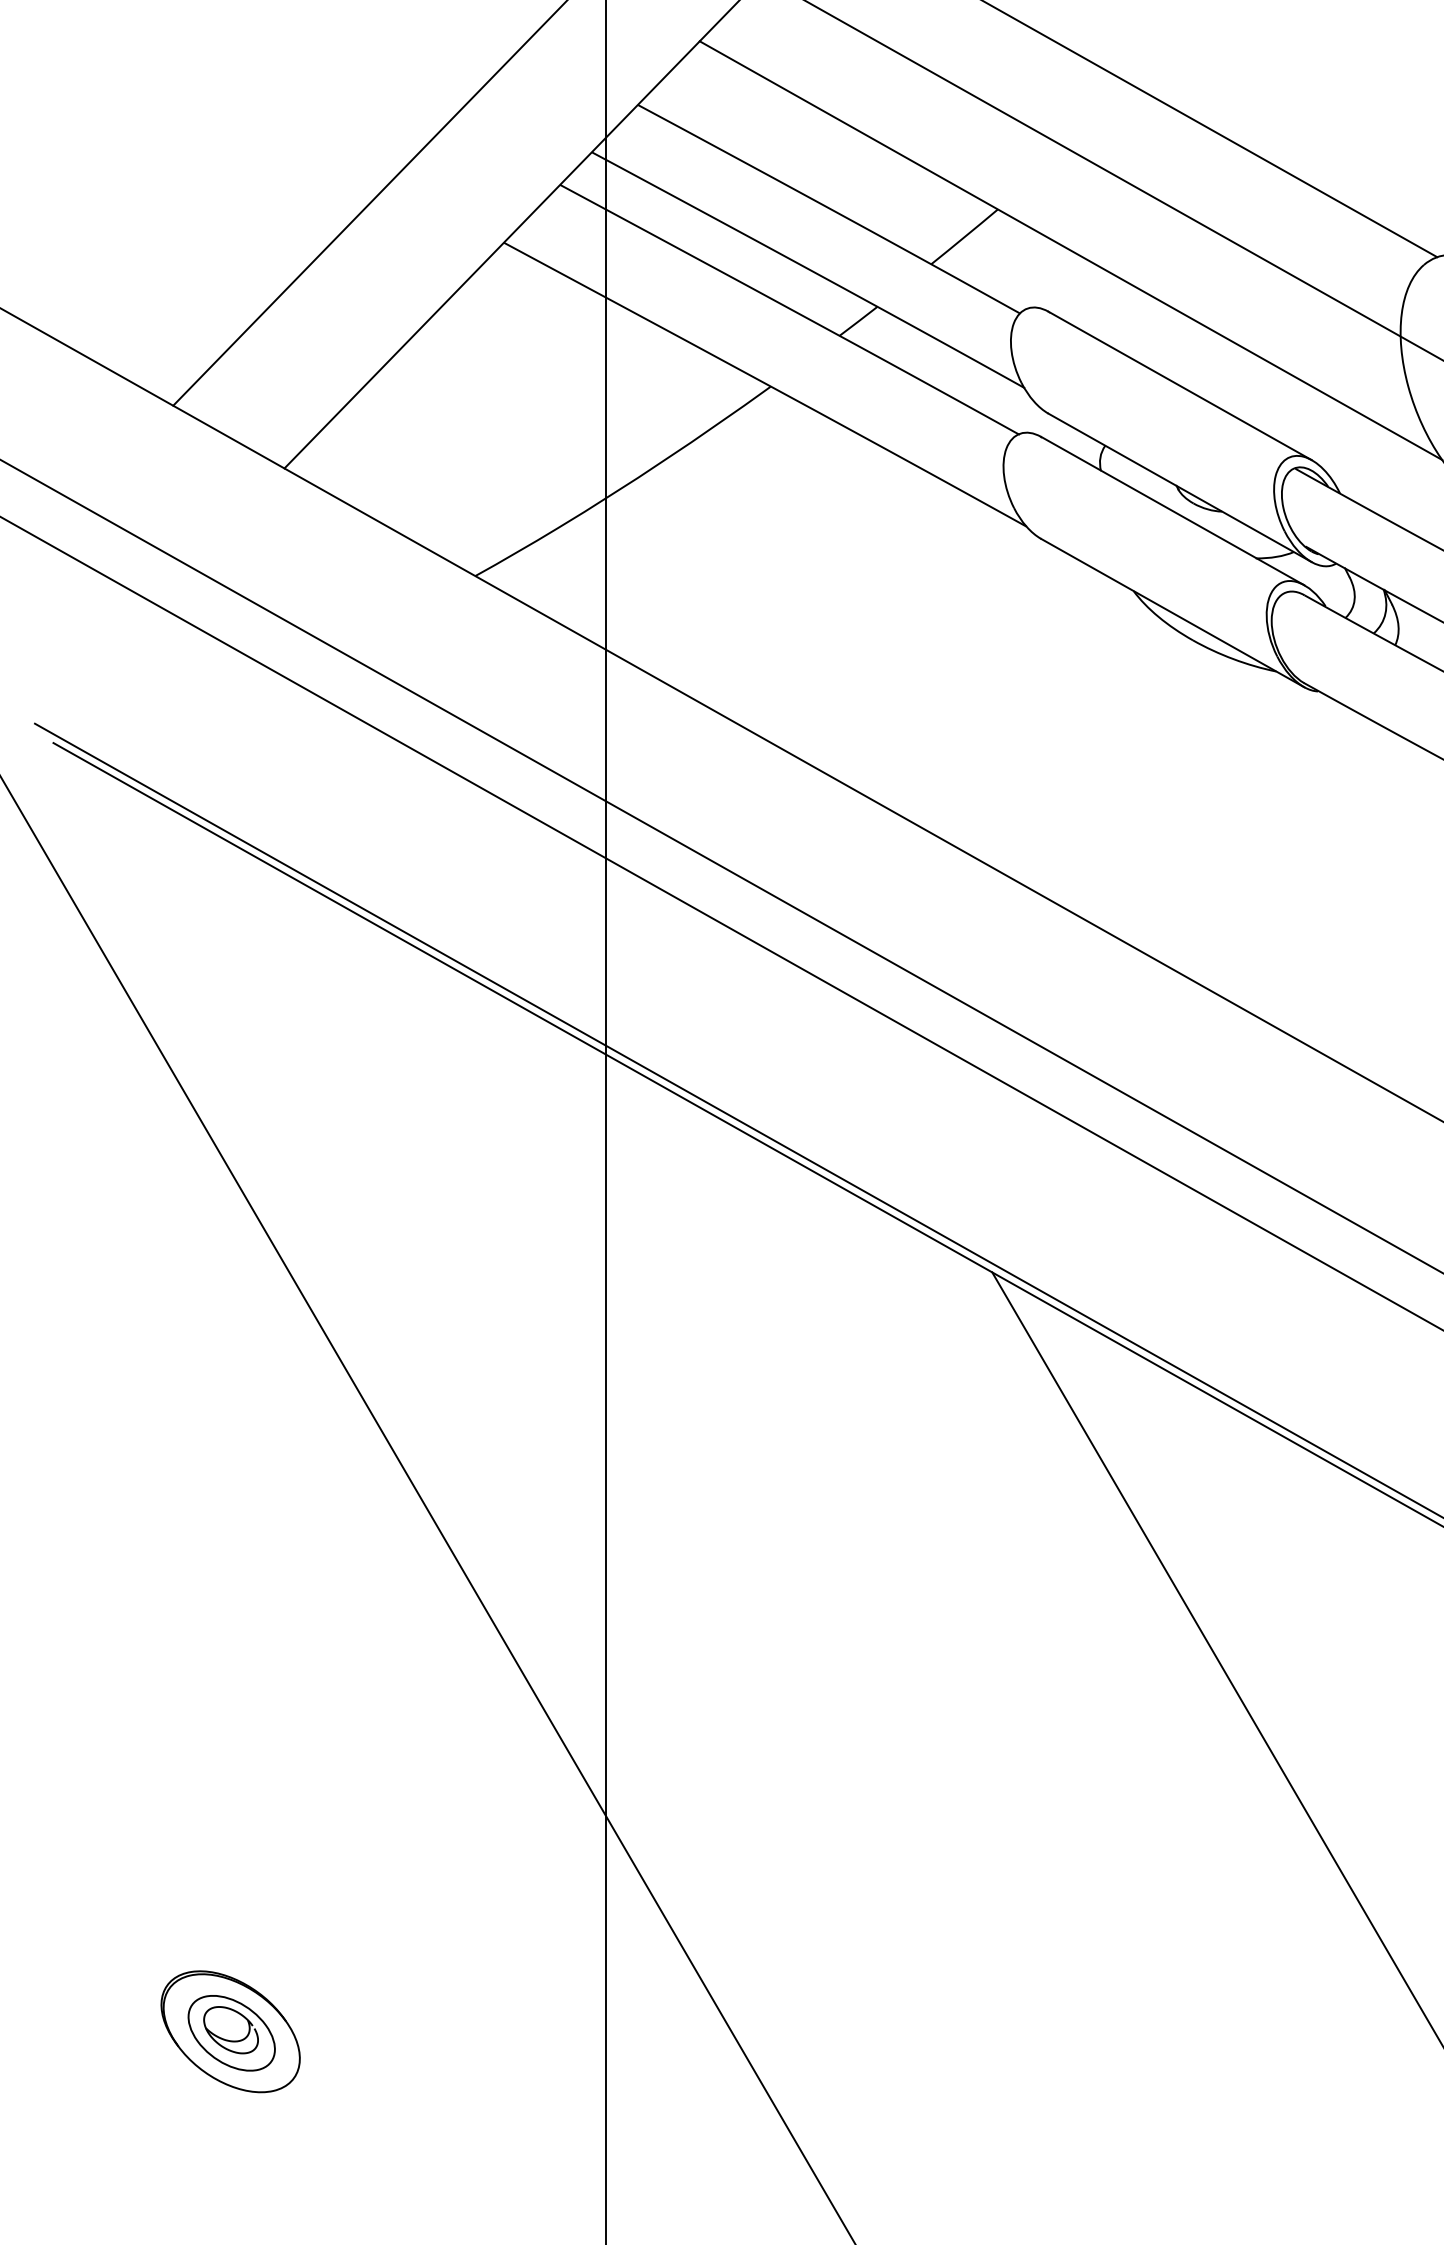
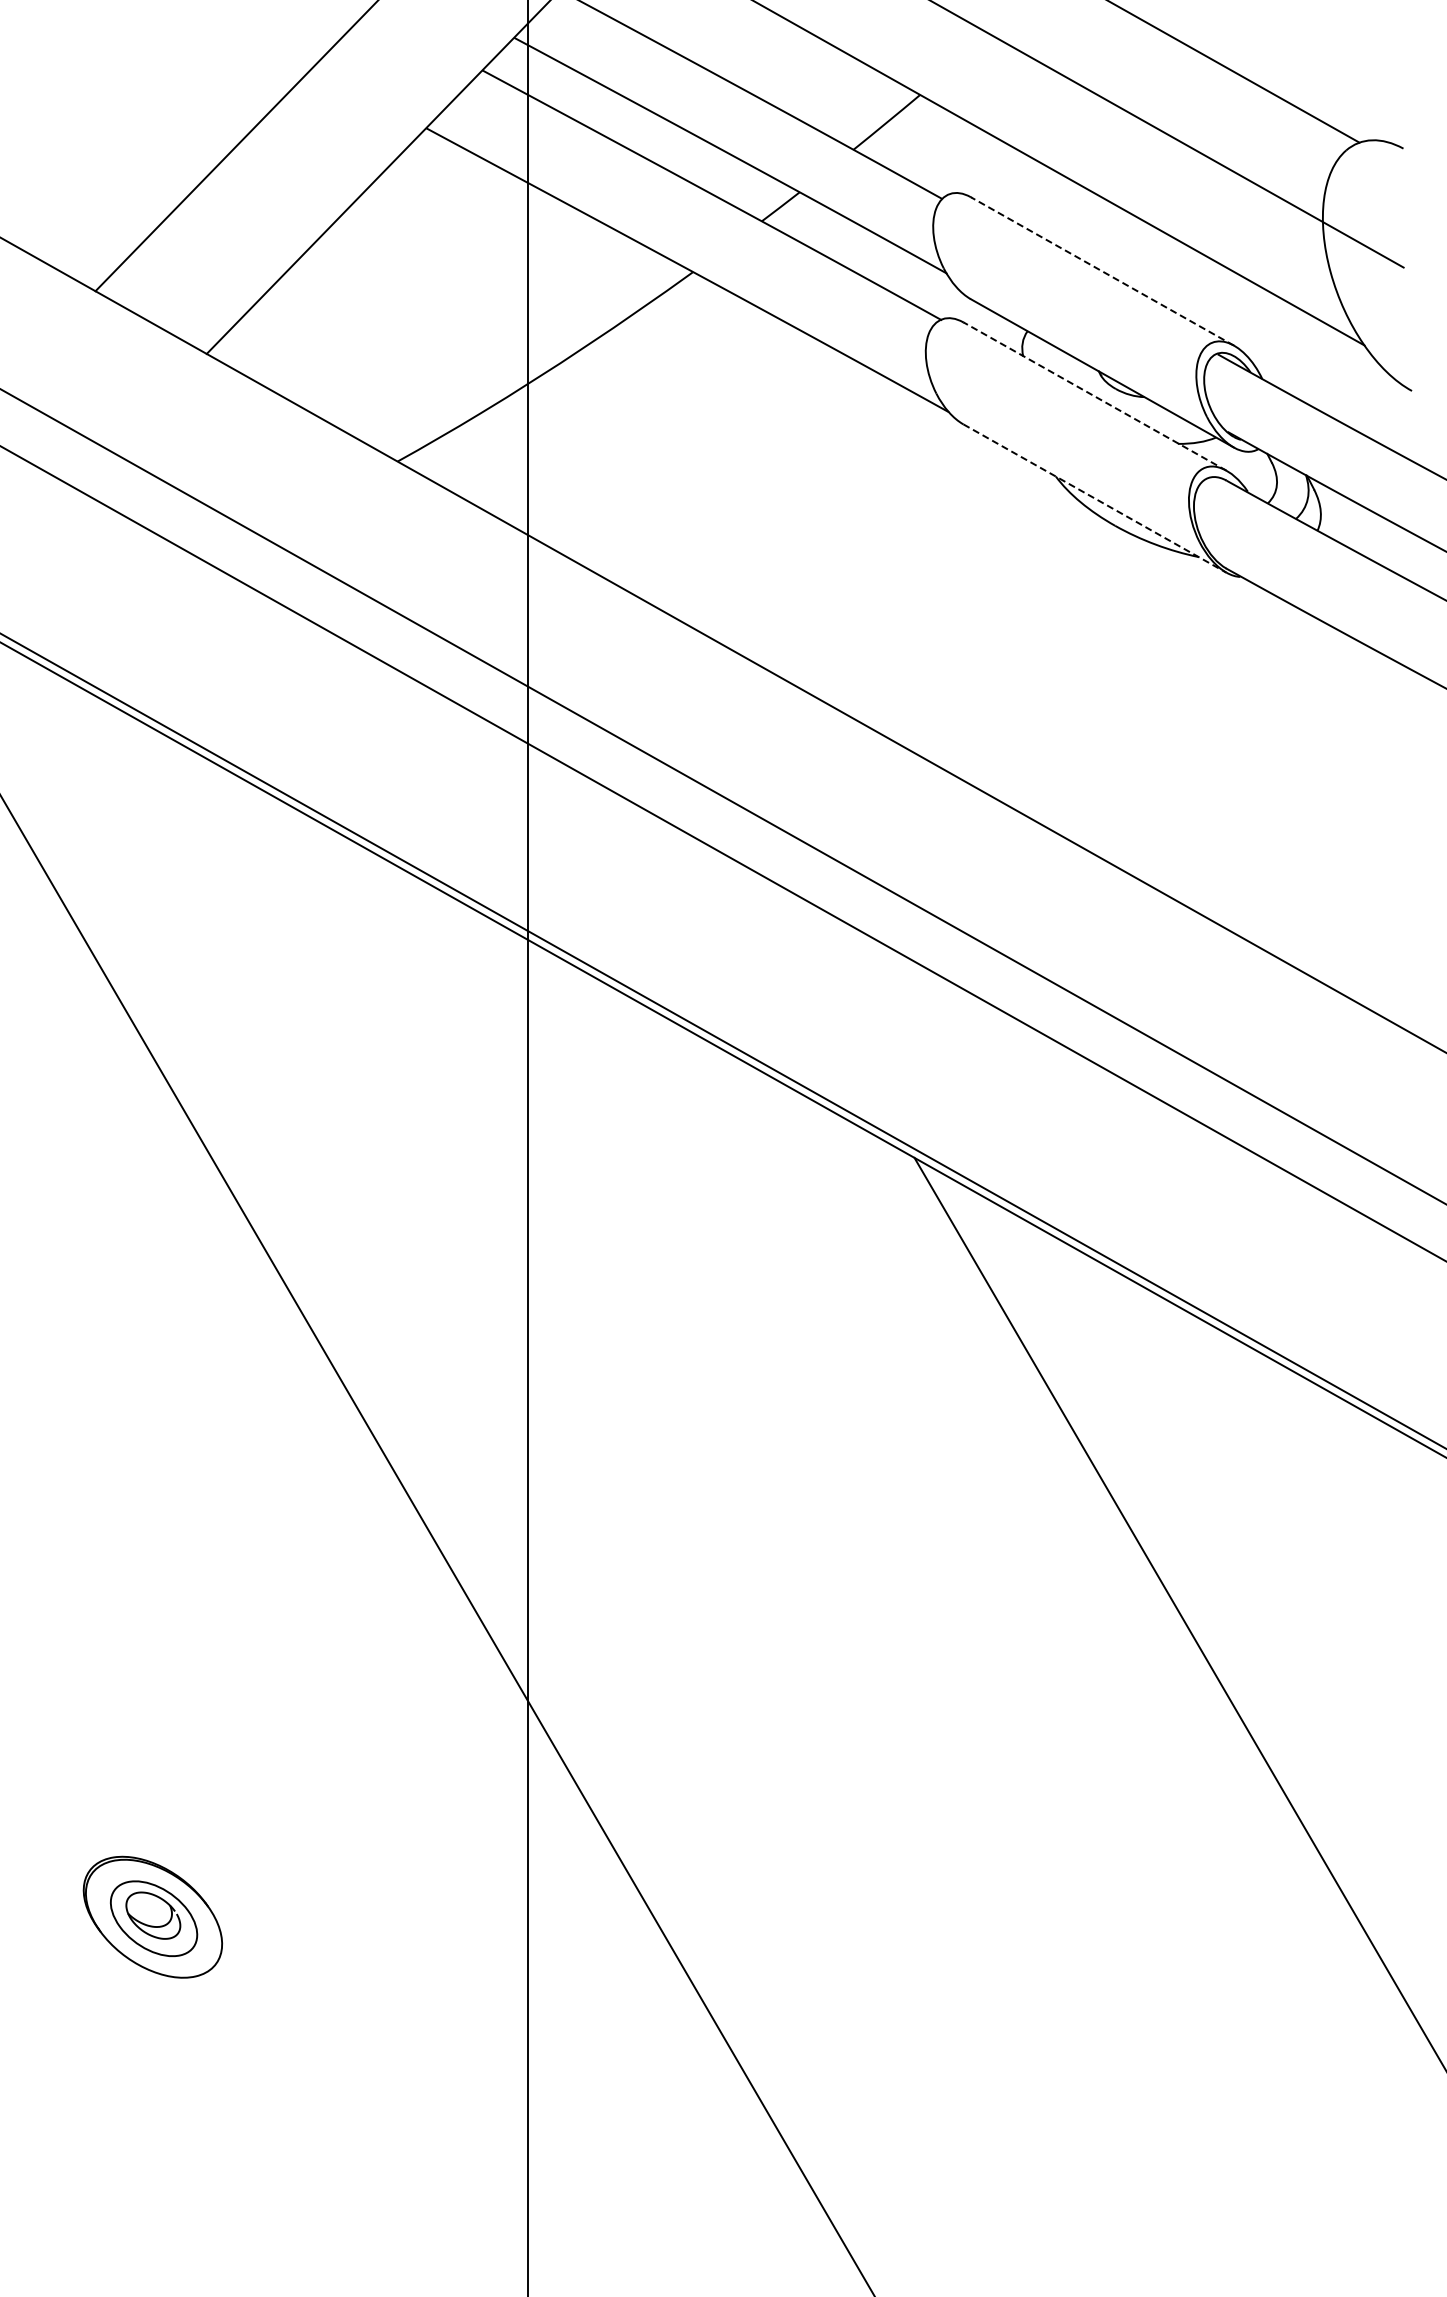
line: (1179, 386) -> (1101, 271), solid -> dashed
line: (1172, 511) -> (1094, 396), solid -> dashed
line: (1173, 613) -> (1095, 498), solid -> dashed

